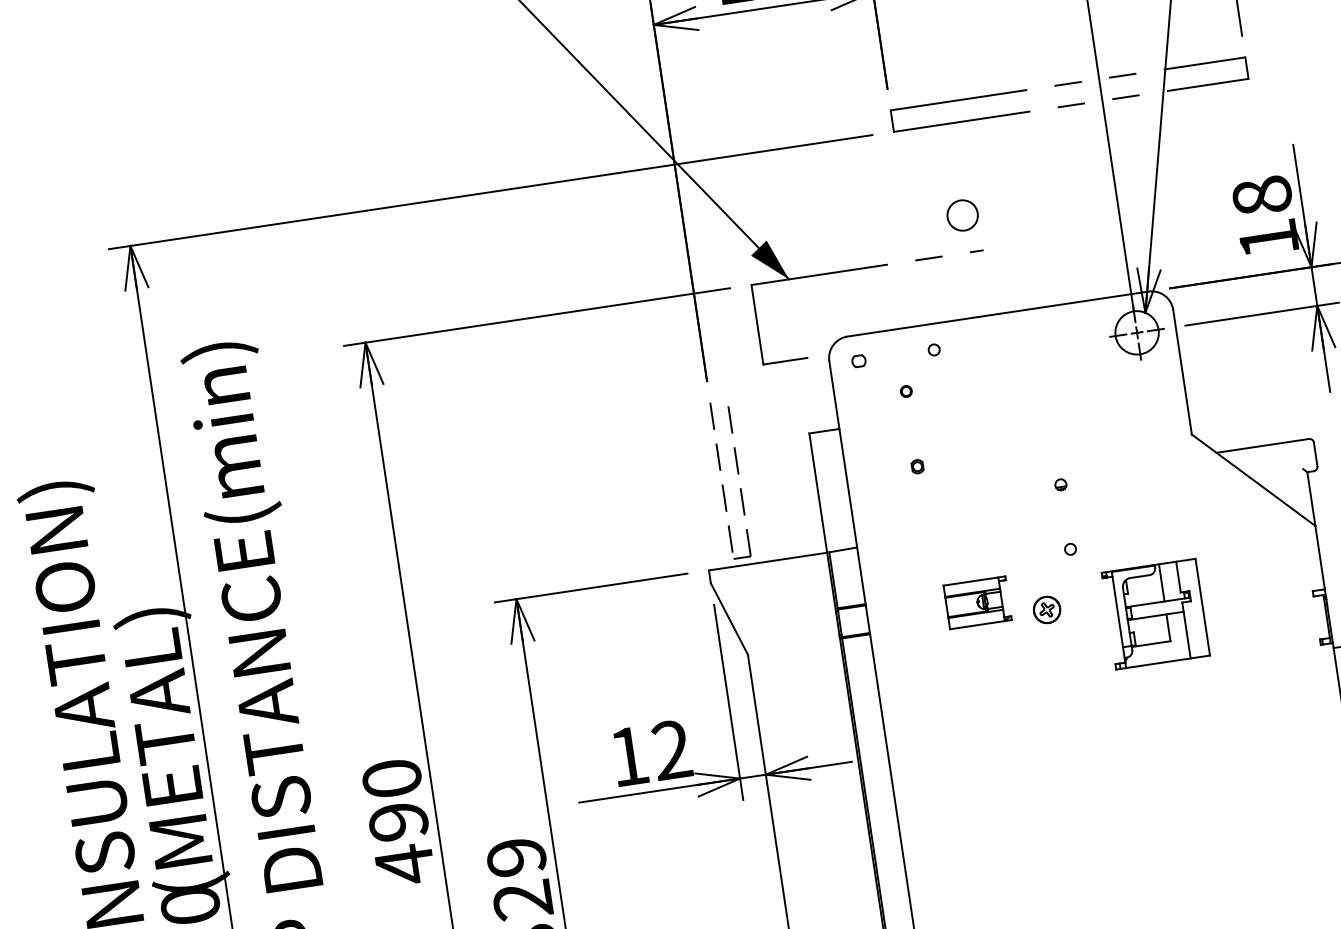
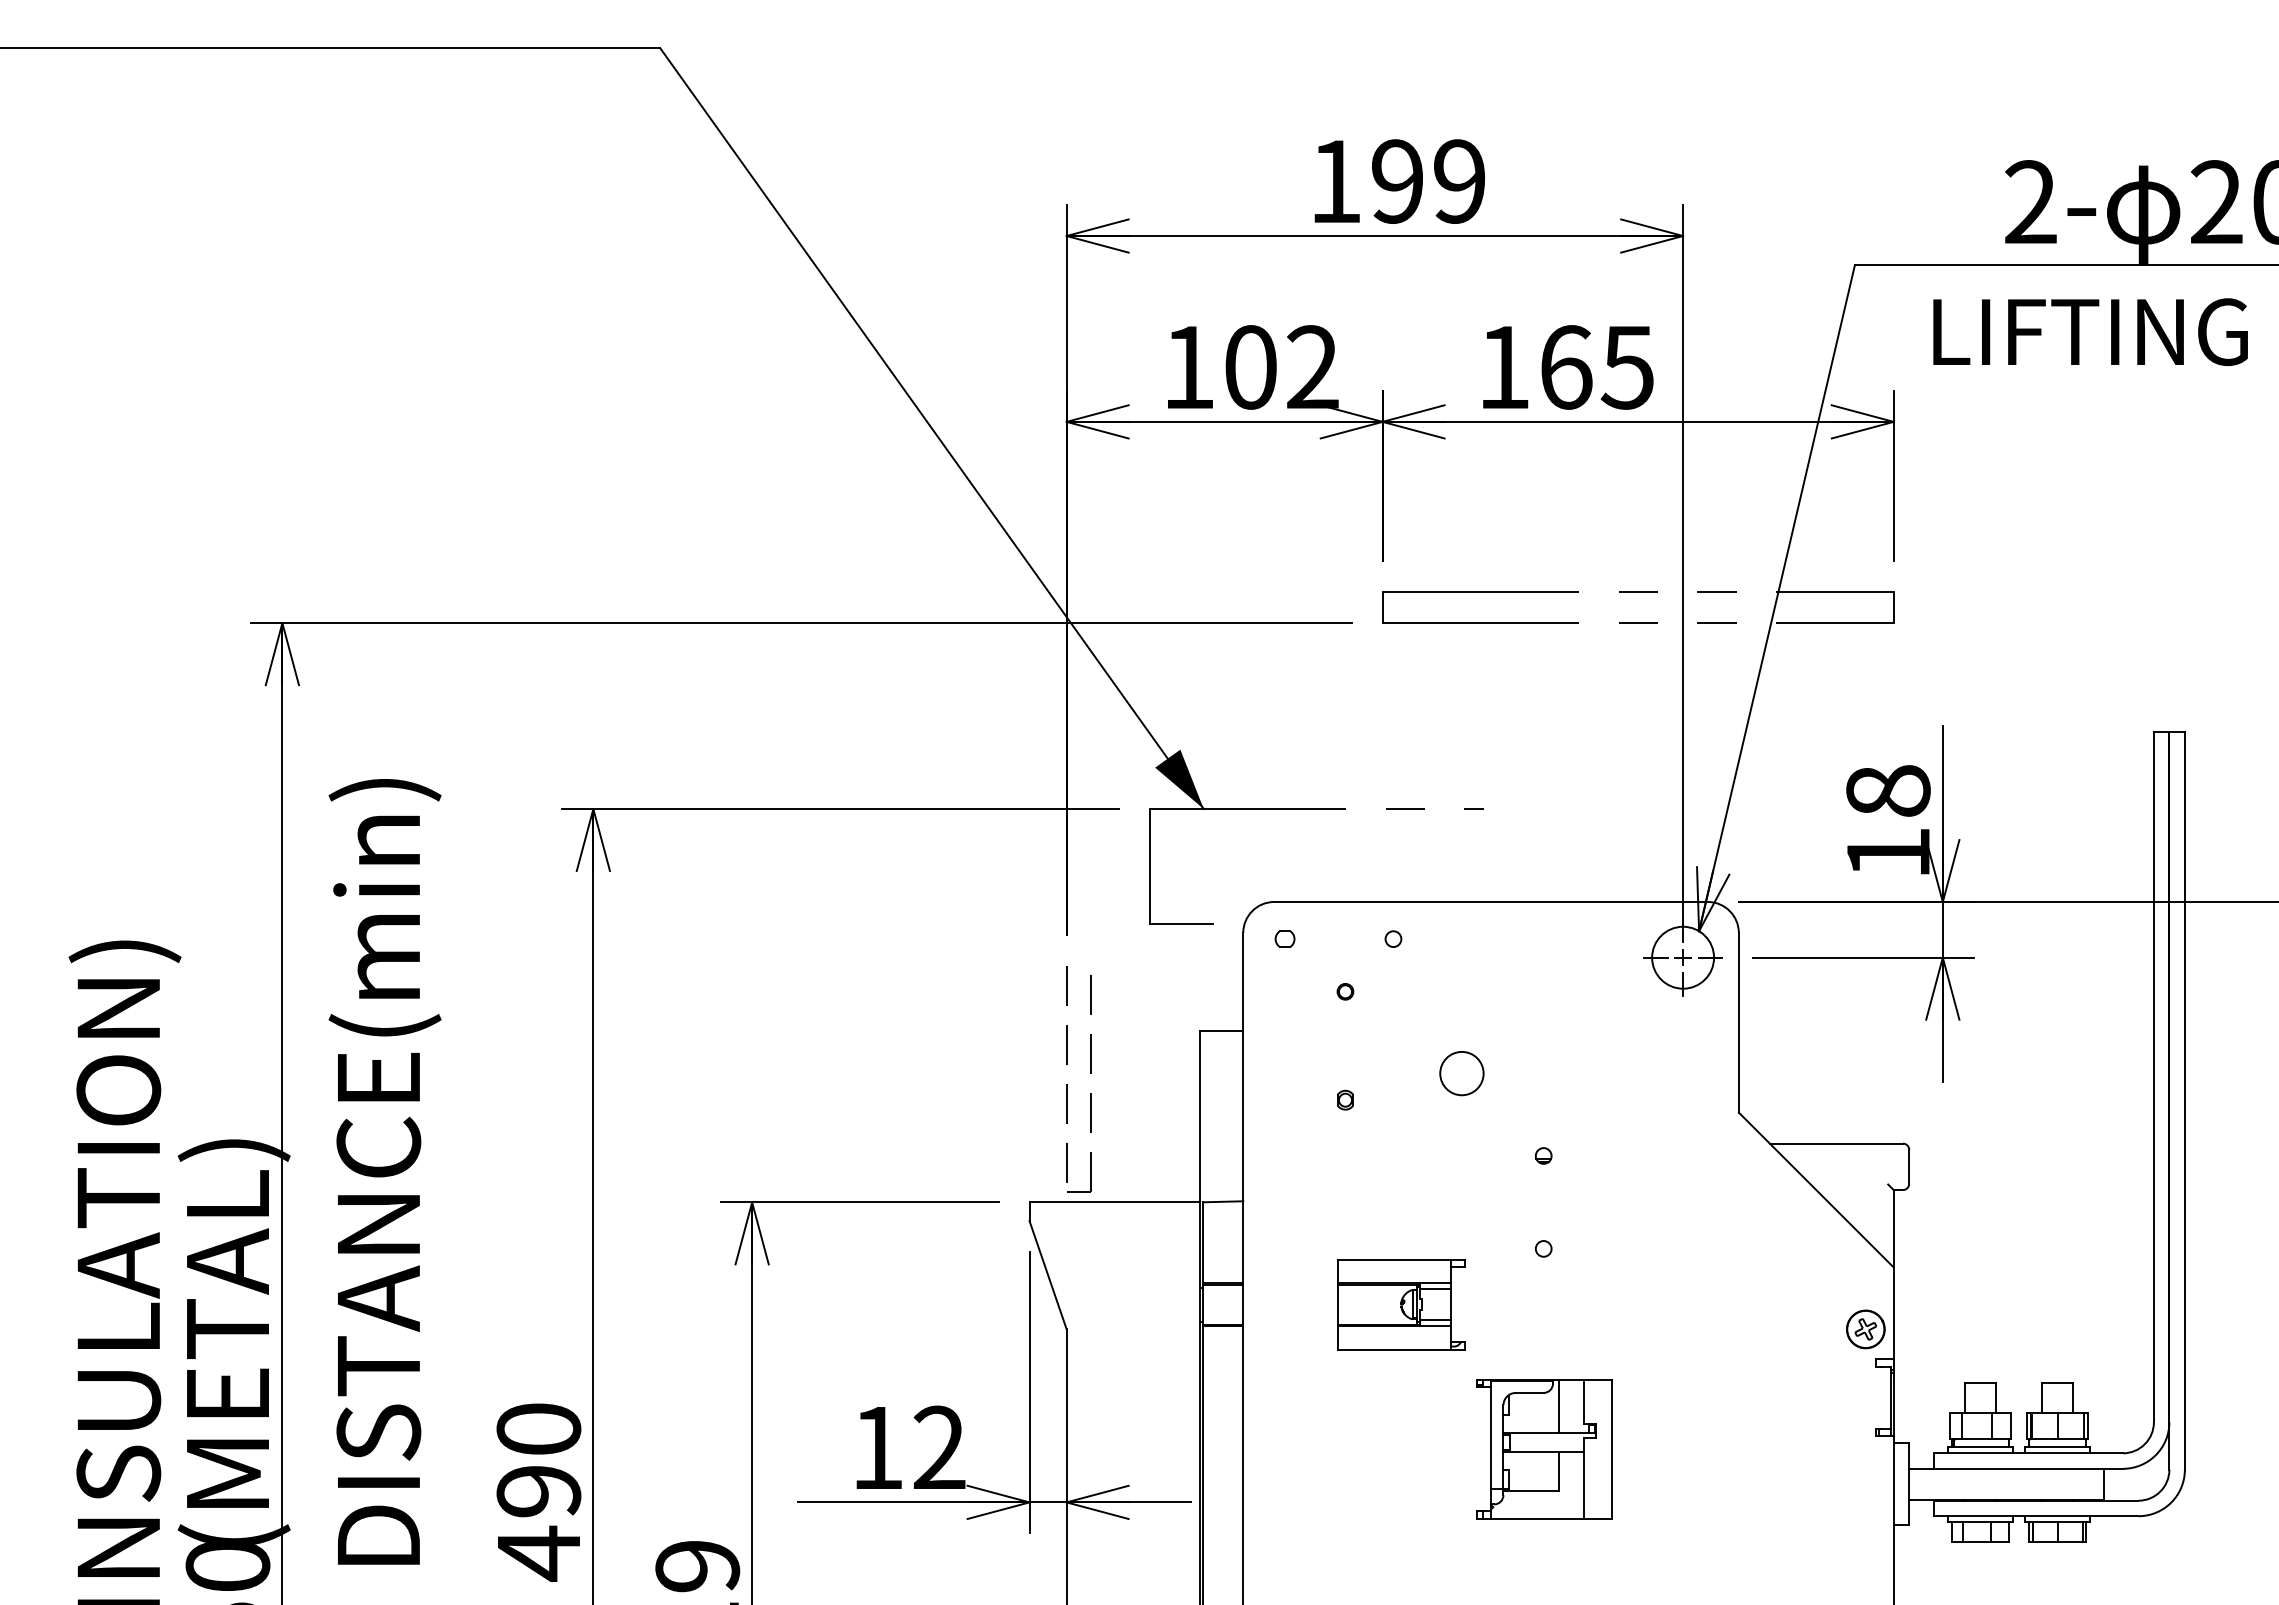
circle: (962, 215) -> (1461, 1073), moved
part: (977, 602) -> (1401, 1304), size x1.43
part: (1046, 610) -> (1865, 1329), moved
part: (1156, 614) -> (1544, 1449), moved

